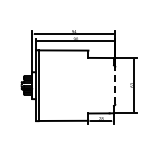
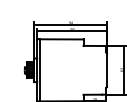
line: (115, 85) -> (107, 70), dashed -> solid

